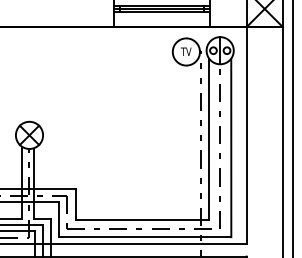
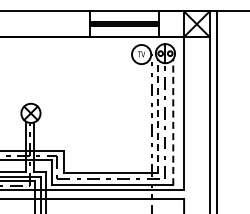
line: (208, 139) -> (157, 116), solid -> dashed
line: (231, 148) -> (173, 122), solid -> dashed

